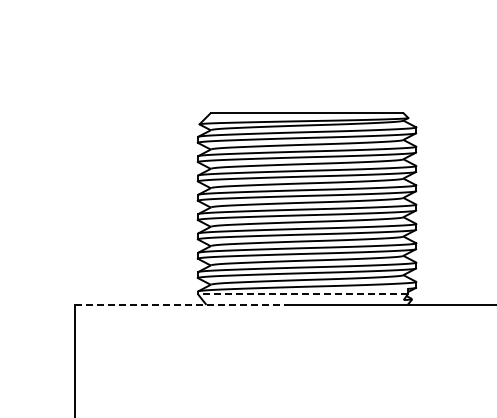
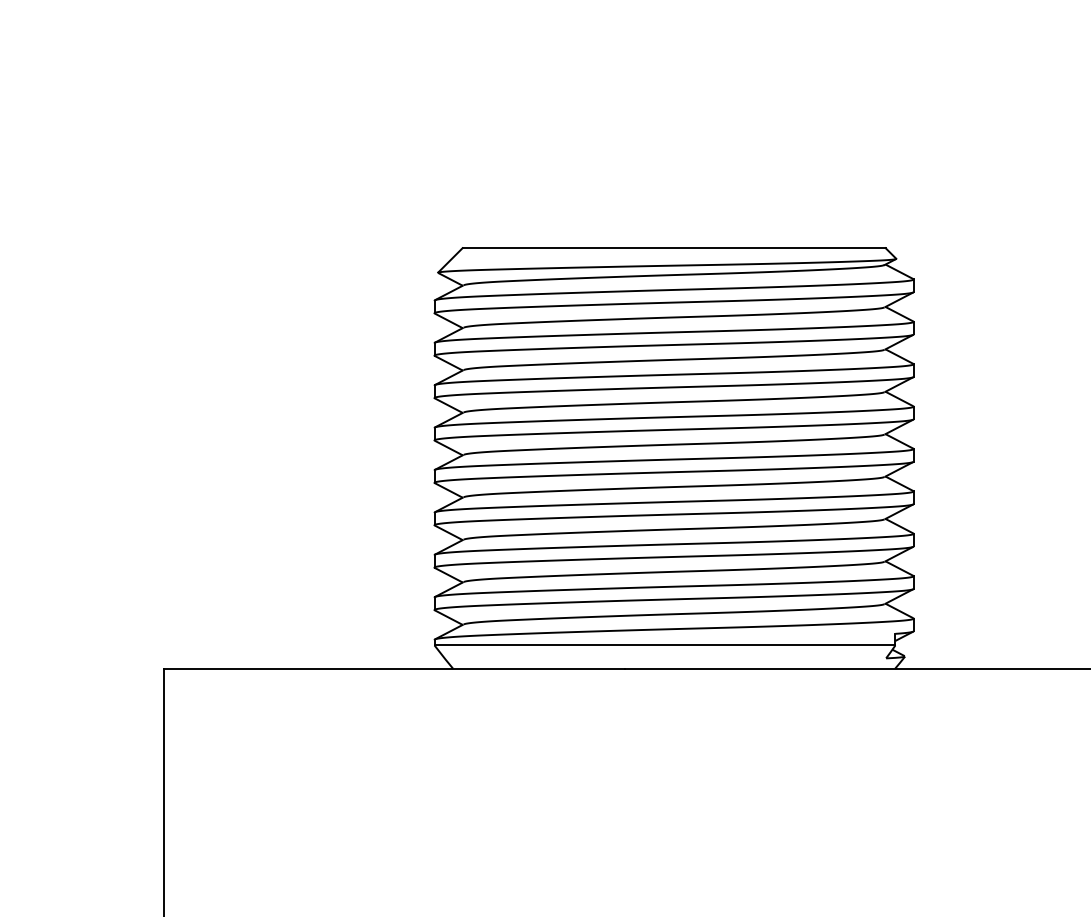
line: (302, 294) -> (664, 646), dashed -> solid
line: (180, 304) -> (396, 668), dashed -> solid

